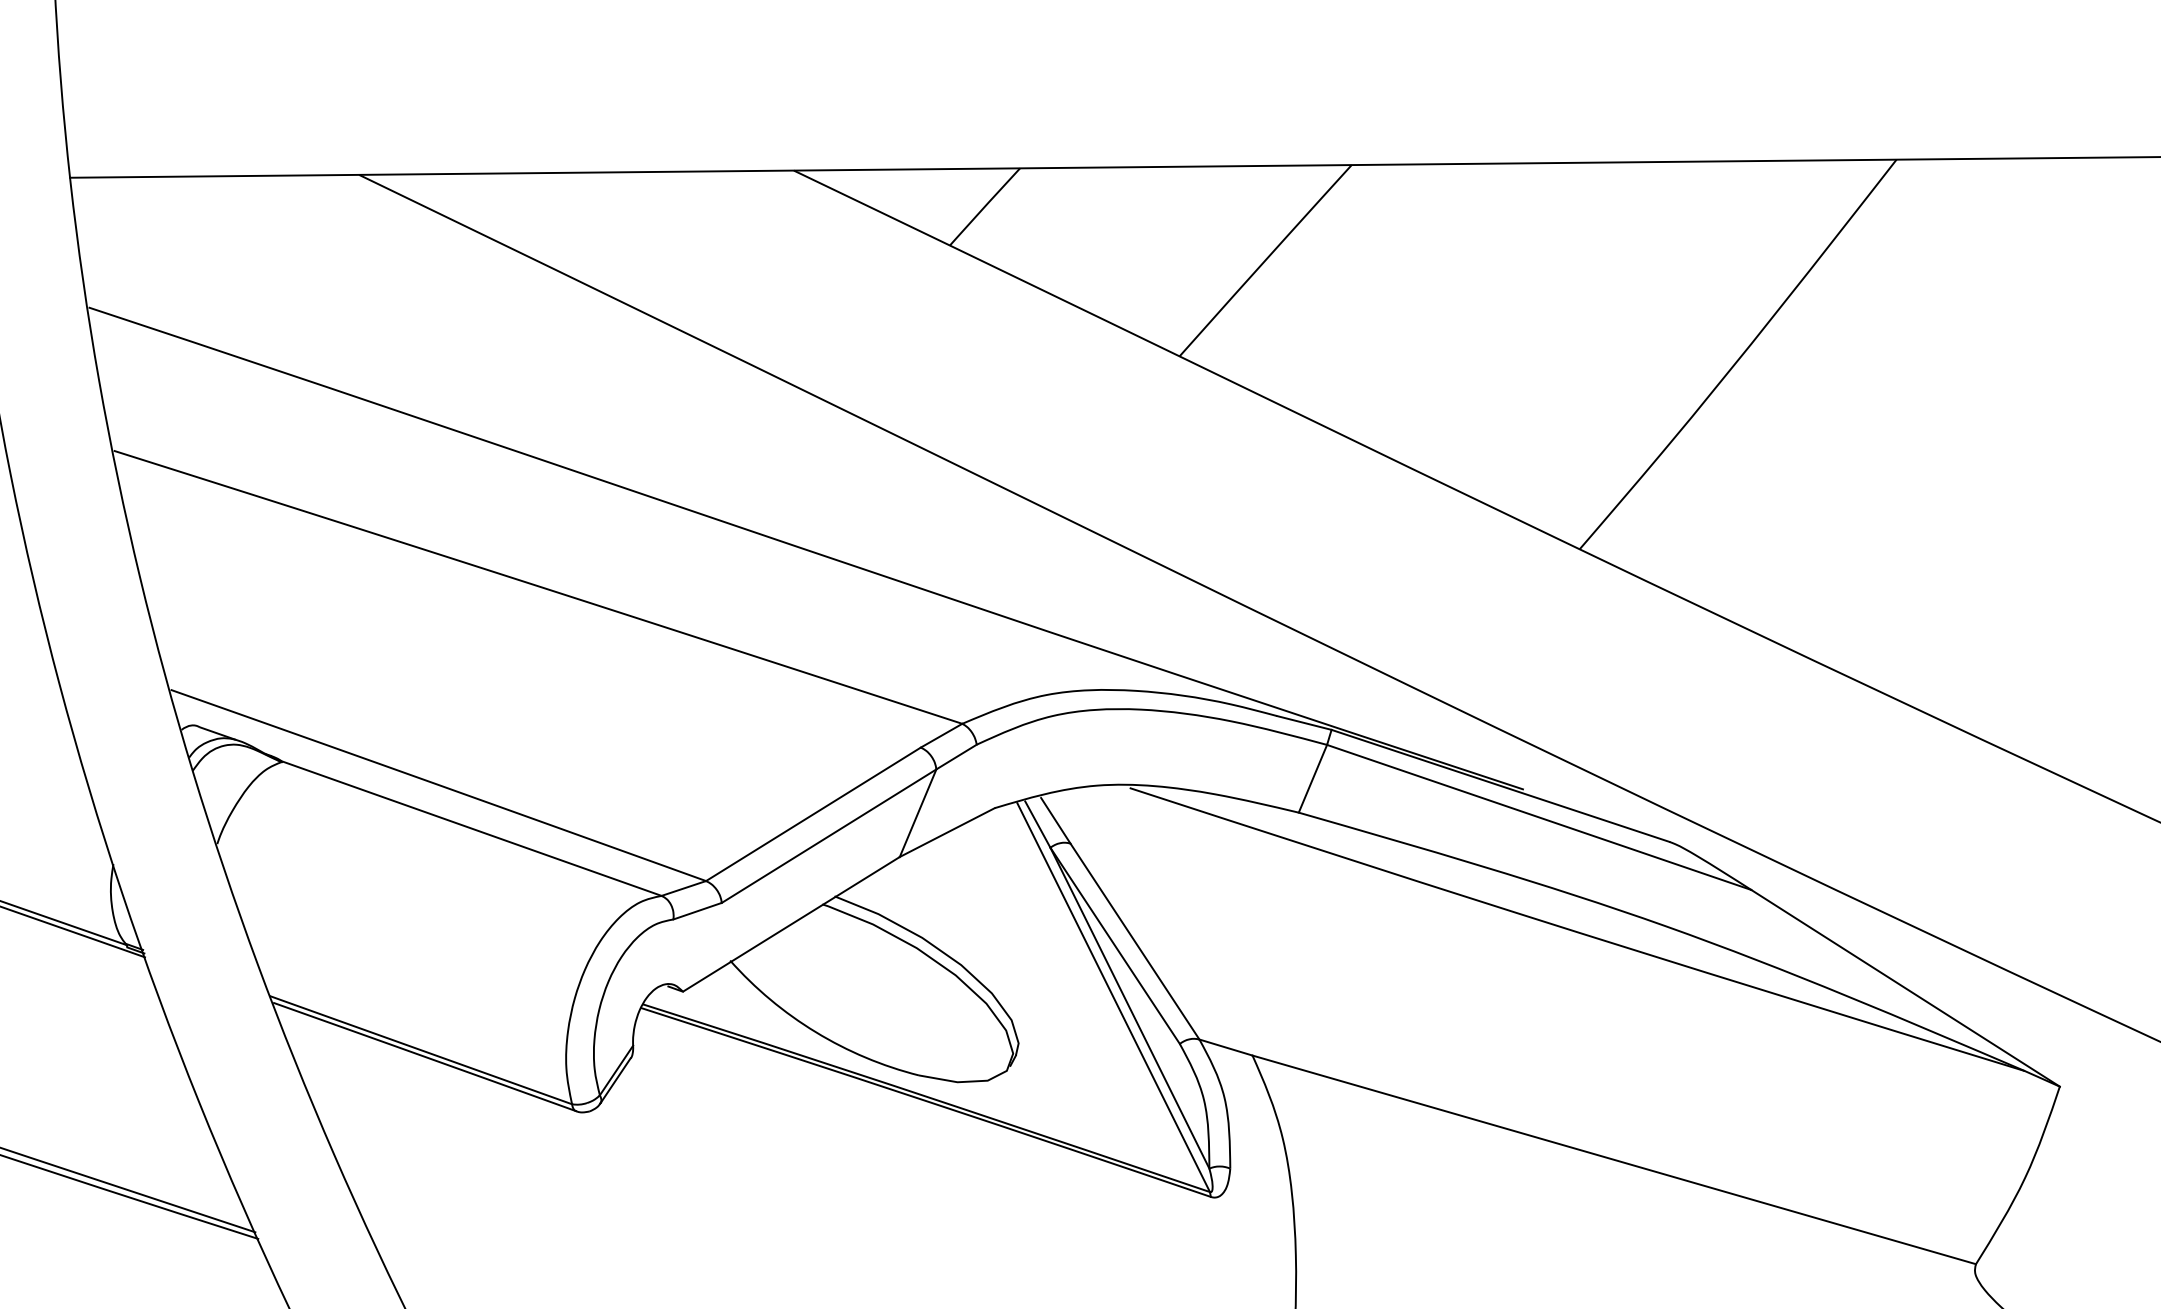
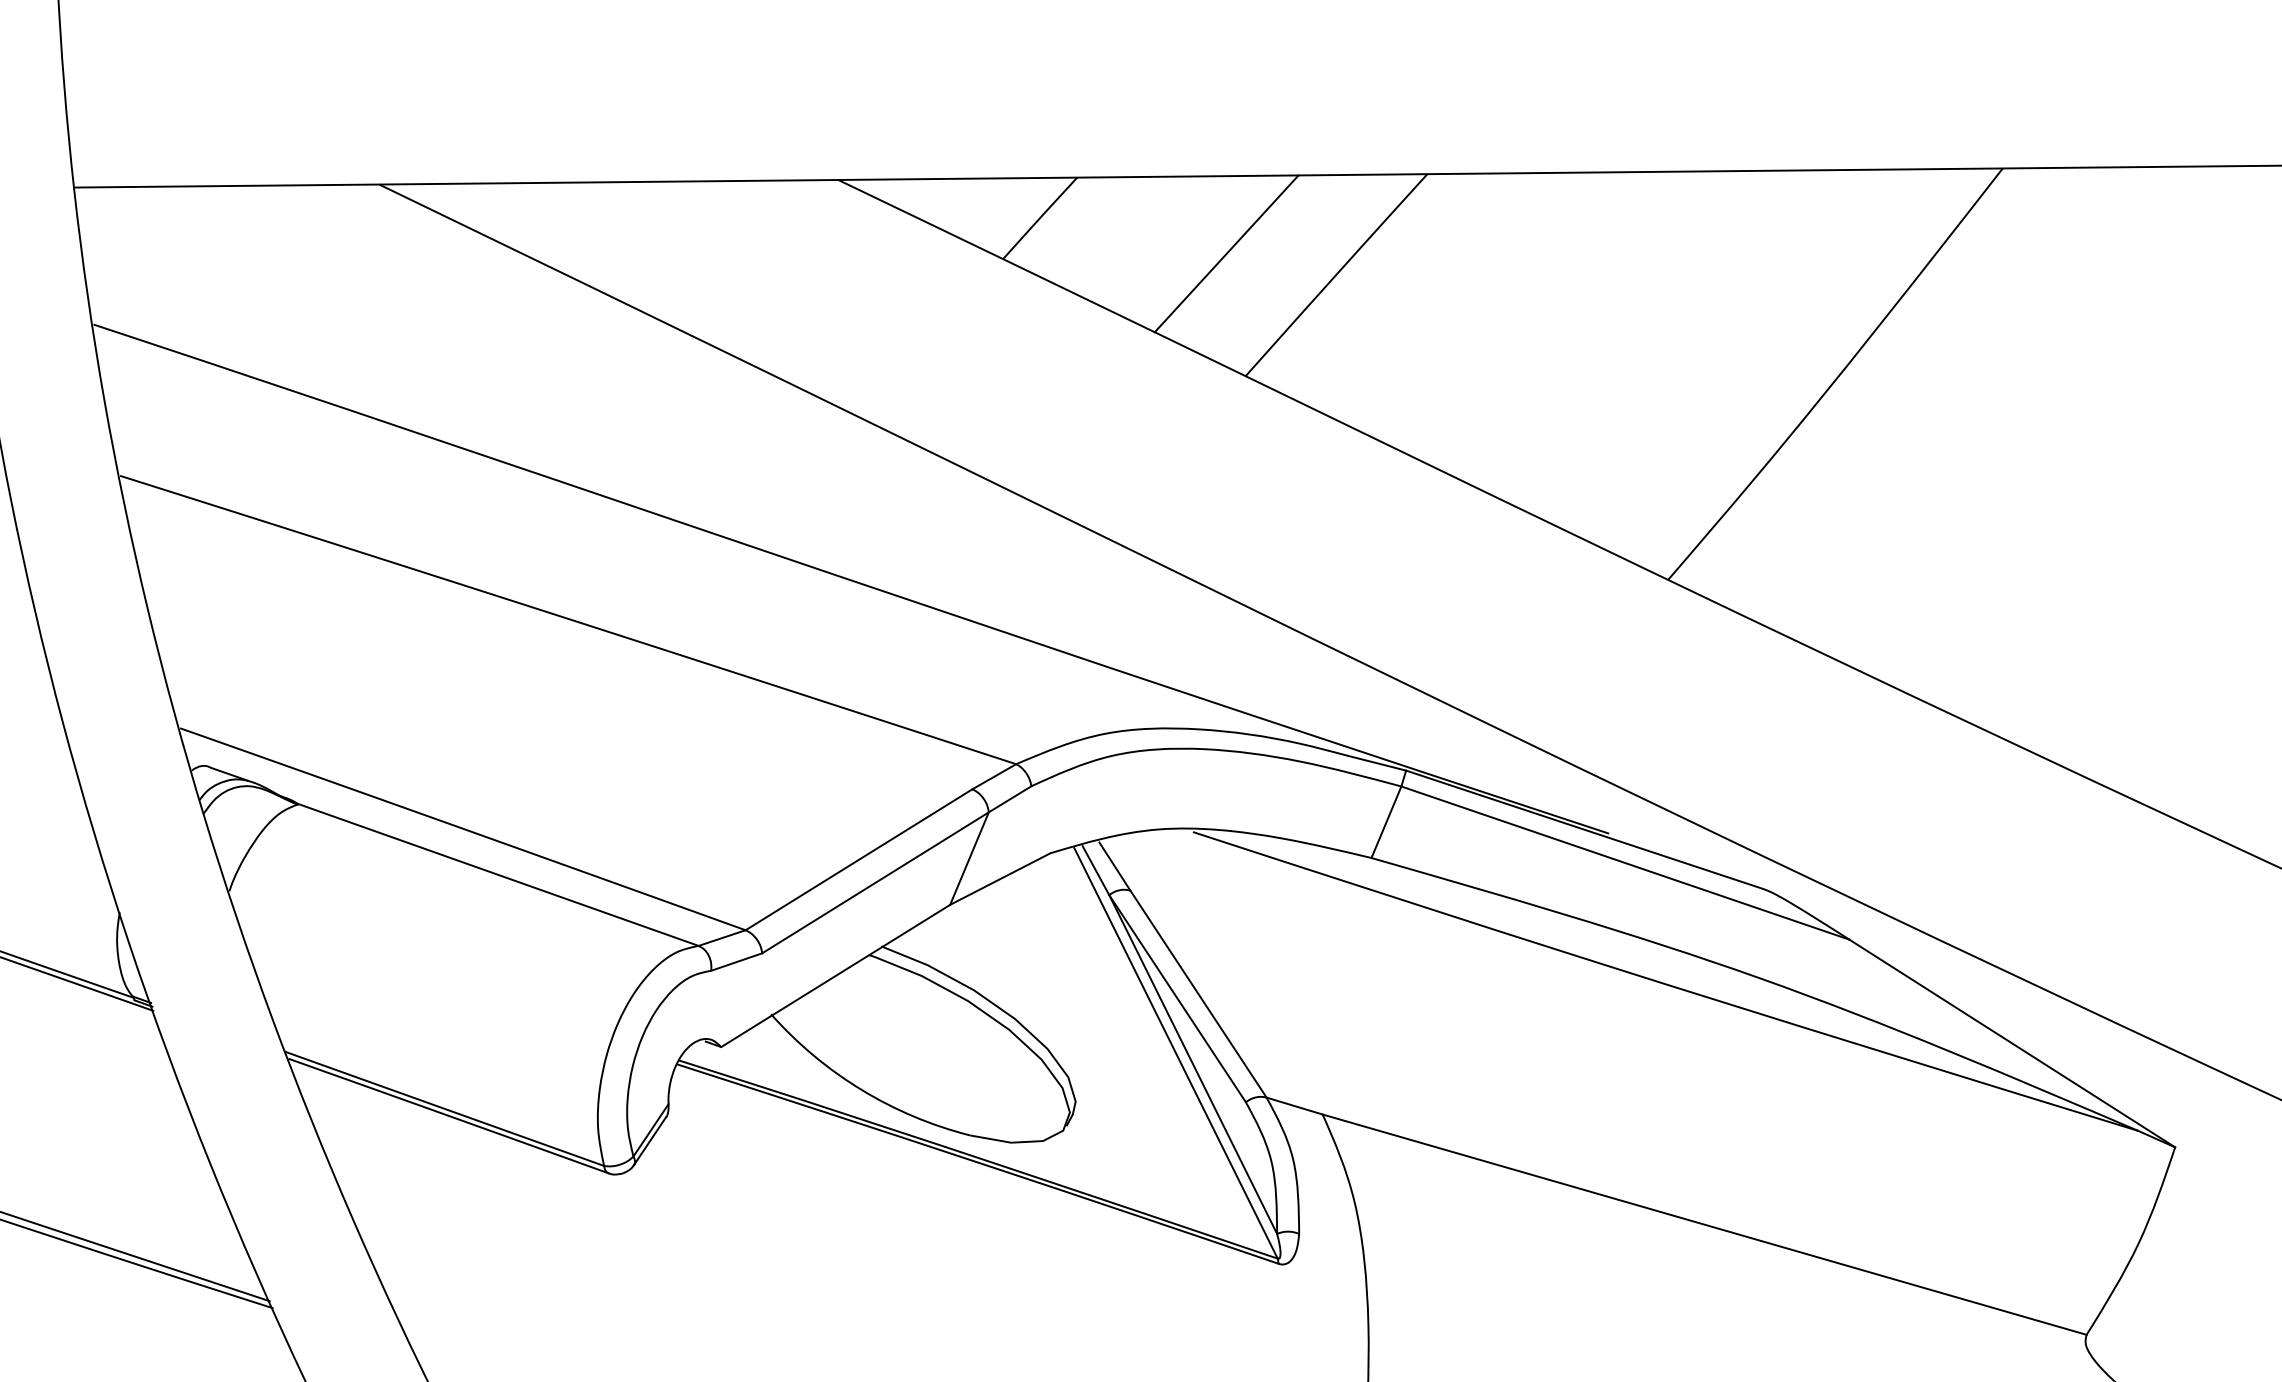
line: (1161, 240) -> (1226, 253), added

